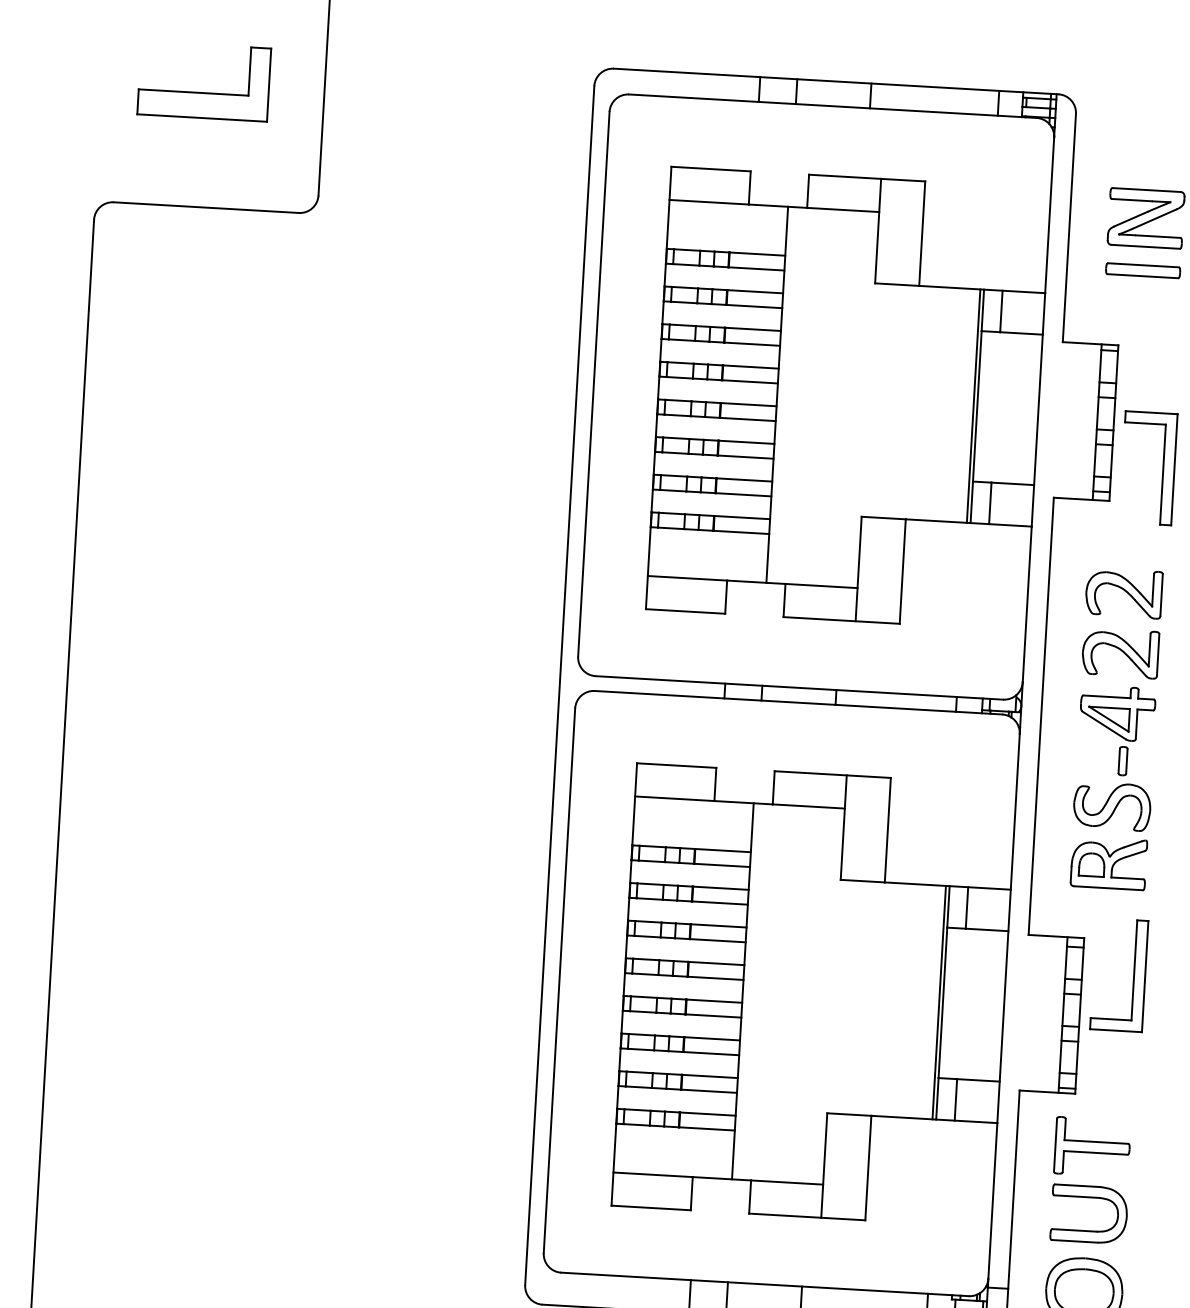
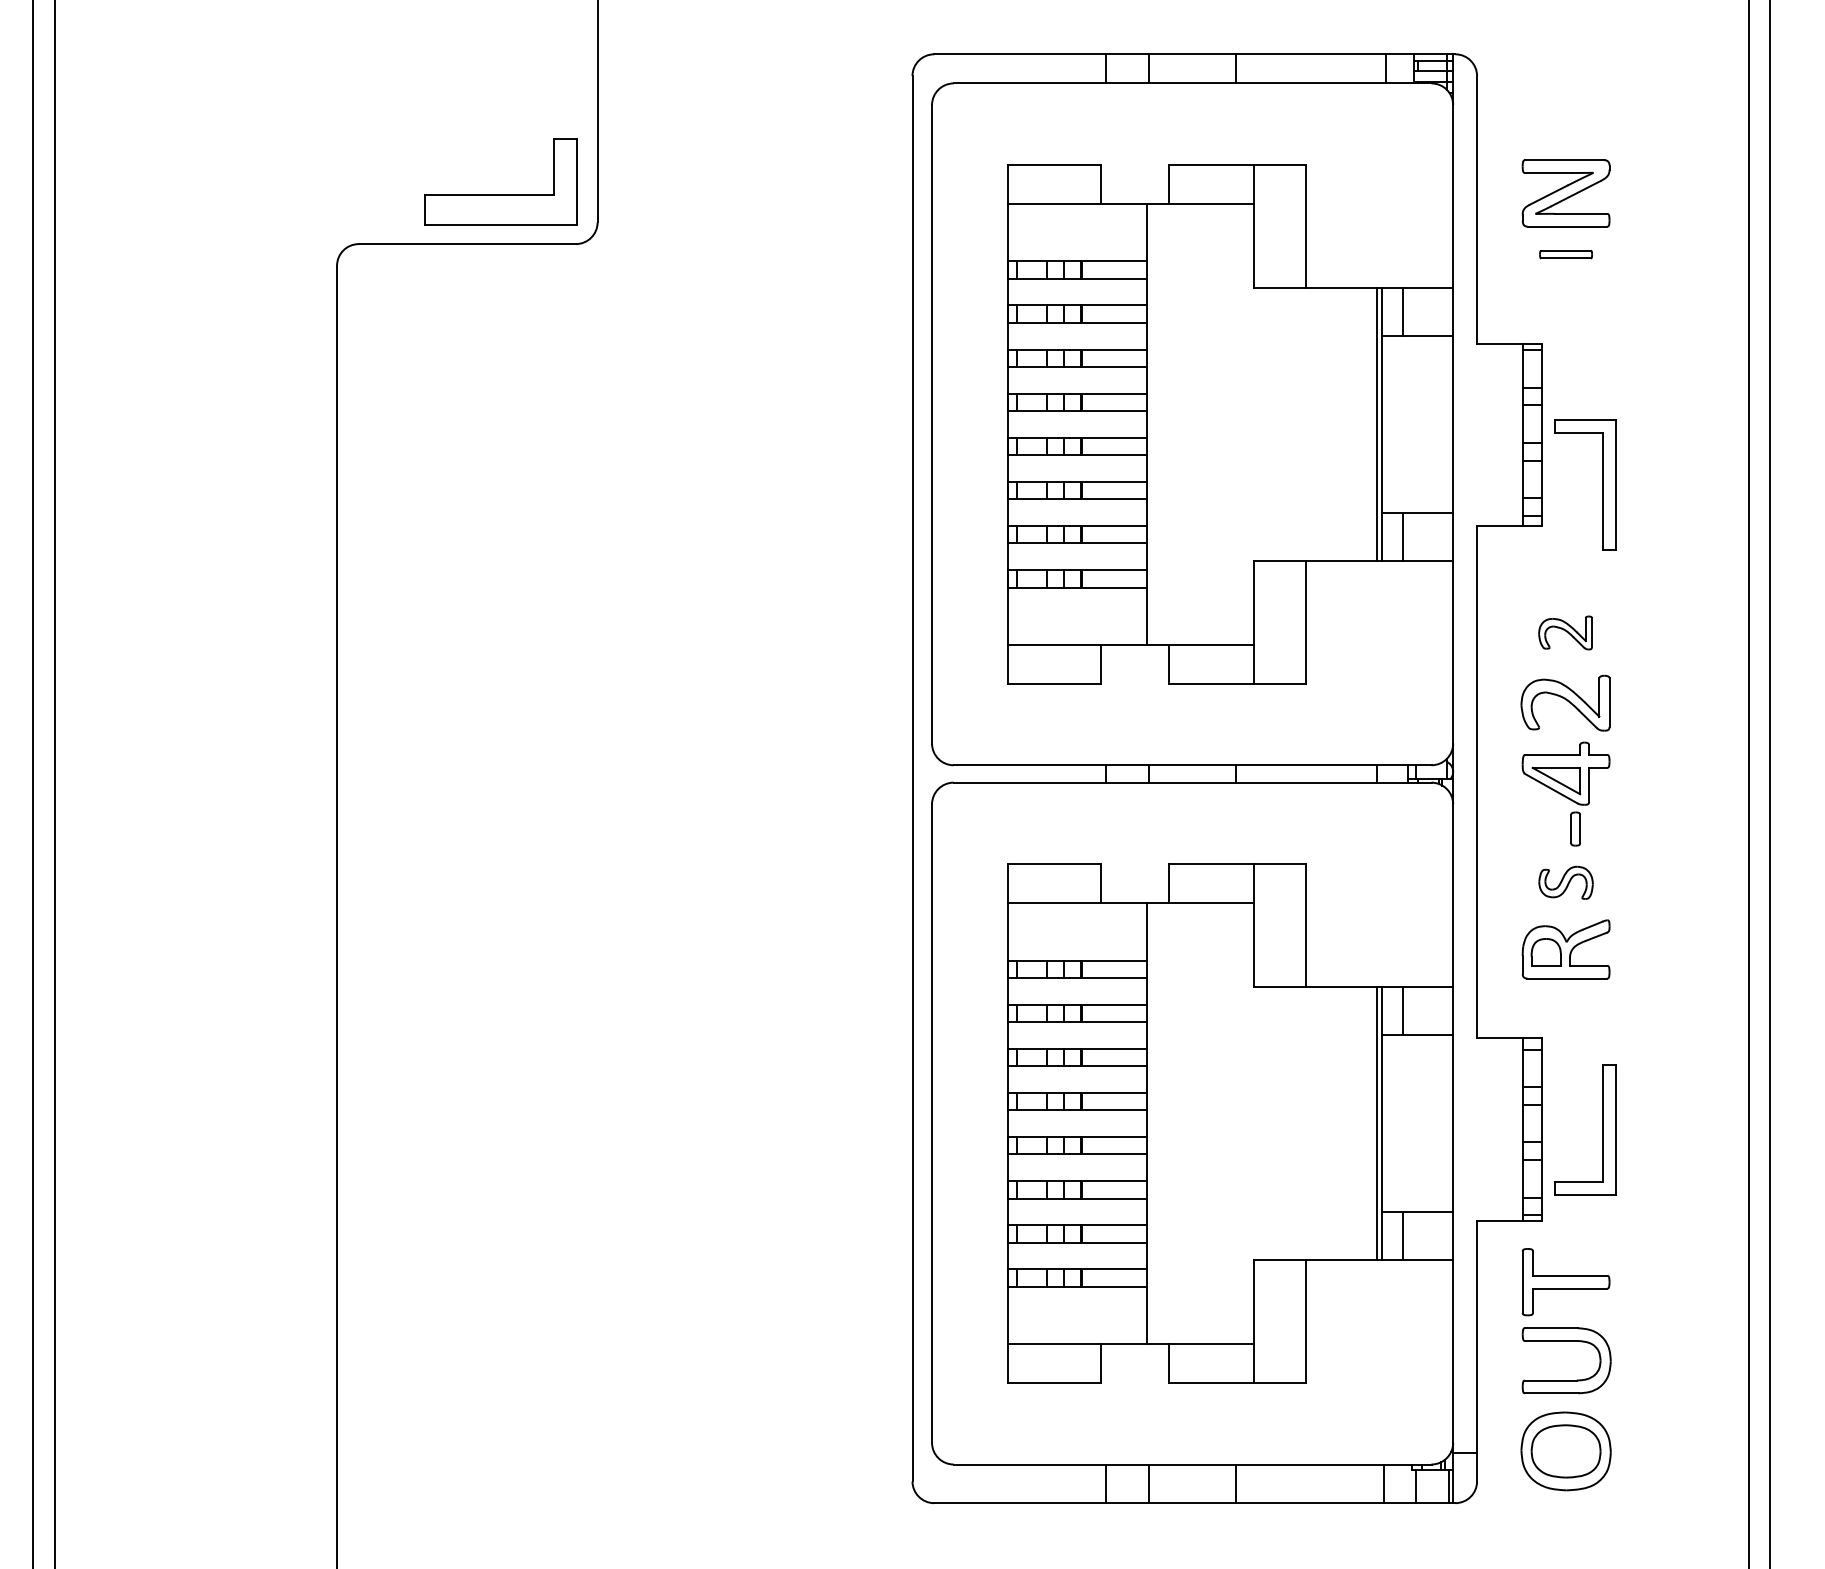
part: (202, 92) -> (500, 194), moved
part: (1142, 270) -> (1565, 254), size x0.6
part: (1124, 592) -> (1565, 632), size x0.6
part: (1111, 806) -> (1565, 882), size x0.6
part: (1133, 975) -> (1602, 1129), moved

